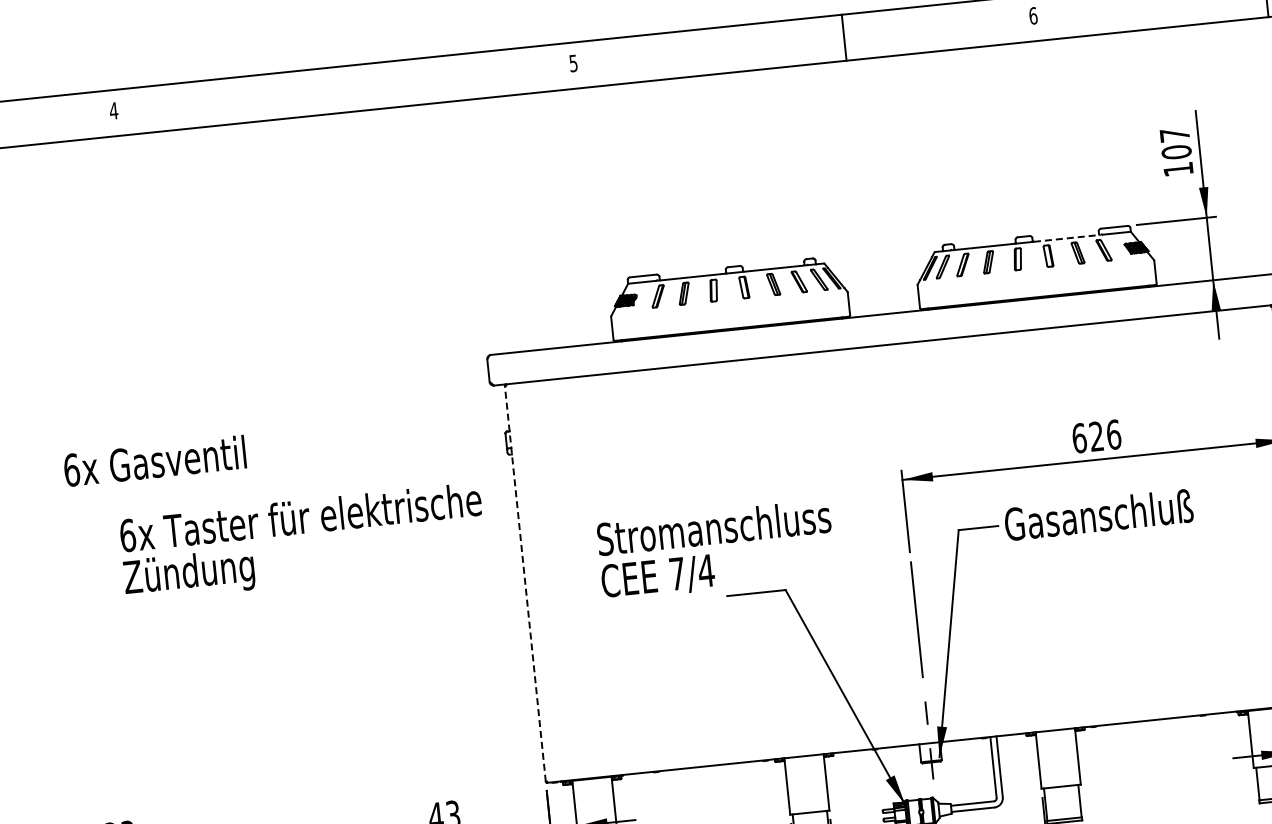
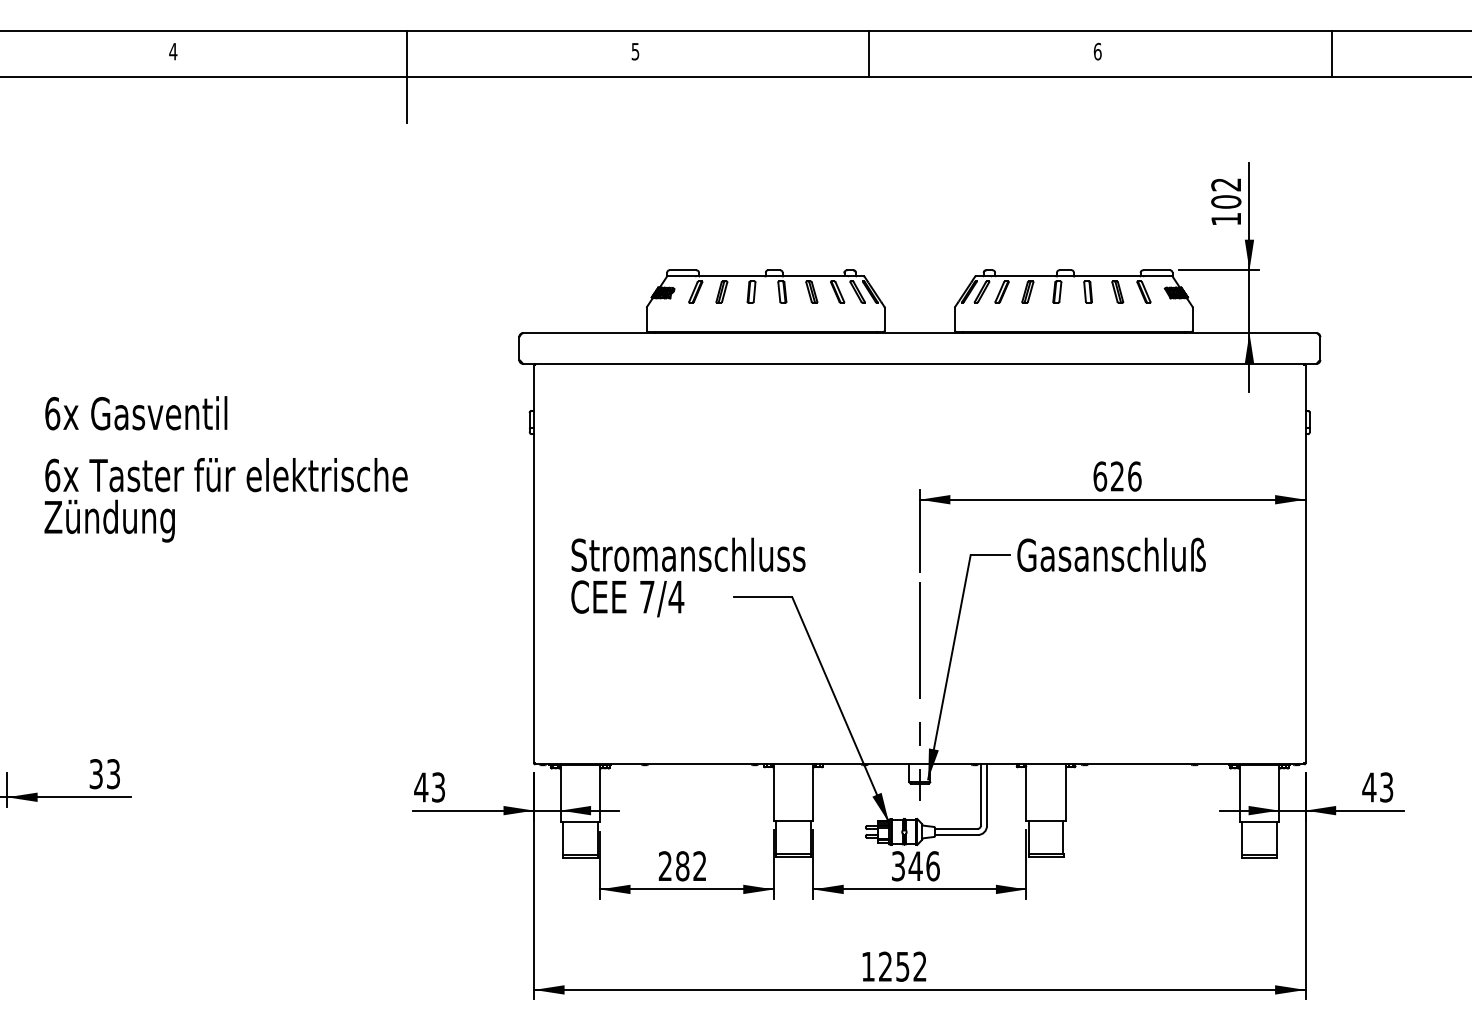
line: (844, 37) -> (869, 53), moved
line: (349, 111) -> (407, 76), added
text: (1174, 134) -> (1225, 184), 107 -> 102
line: (1067, 238) -> (1108, 276), dashed -> solid
text: (155, 461) -> (136, 413), moved
text: (302, 542) -> (225, 500), moved
text: (716, 550) -> (688, 577), moved
line: (525, 582) -> (534, 563), dashed -> solid

